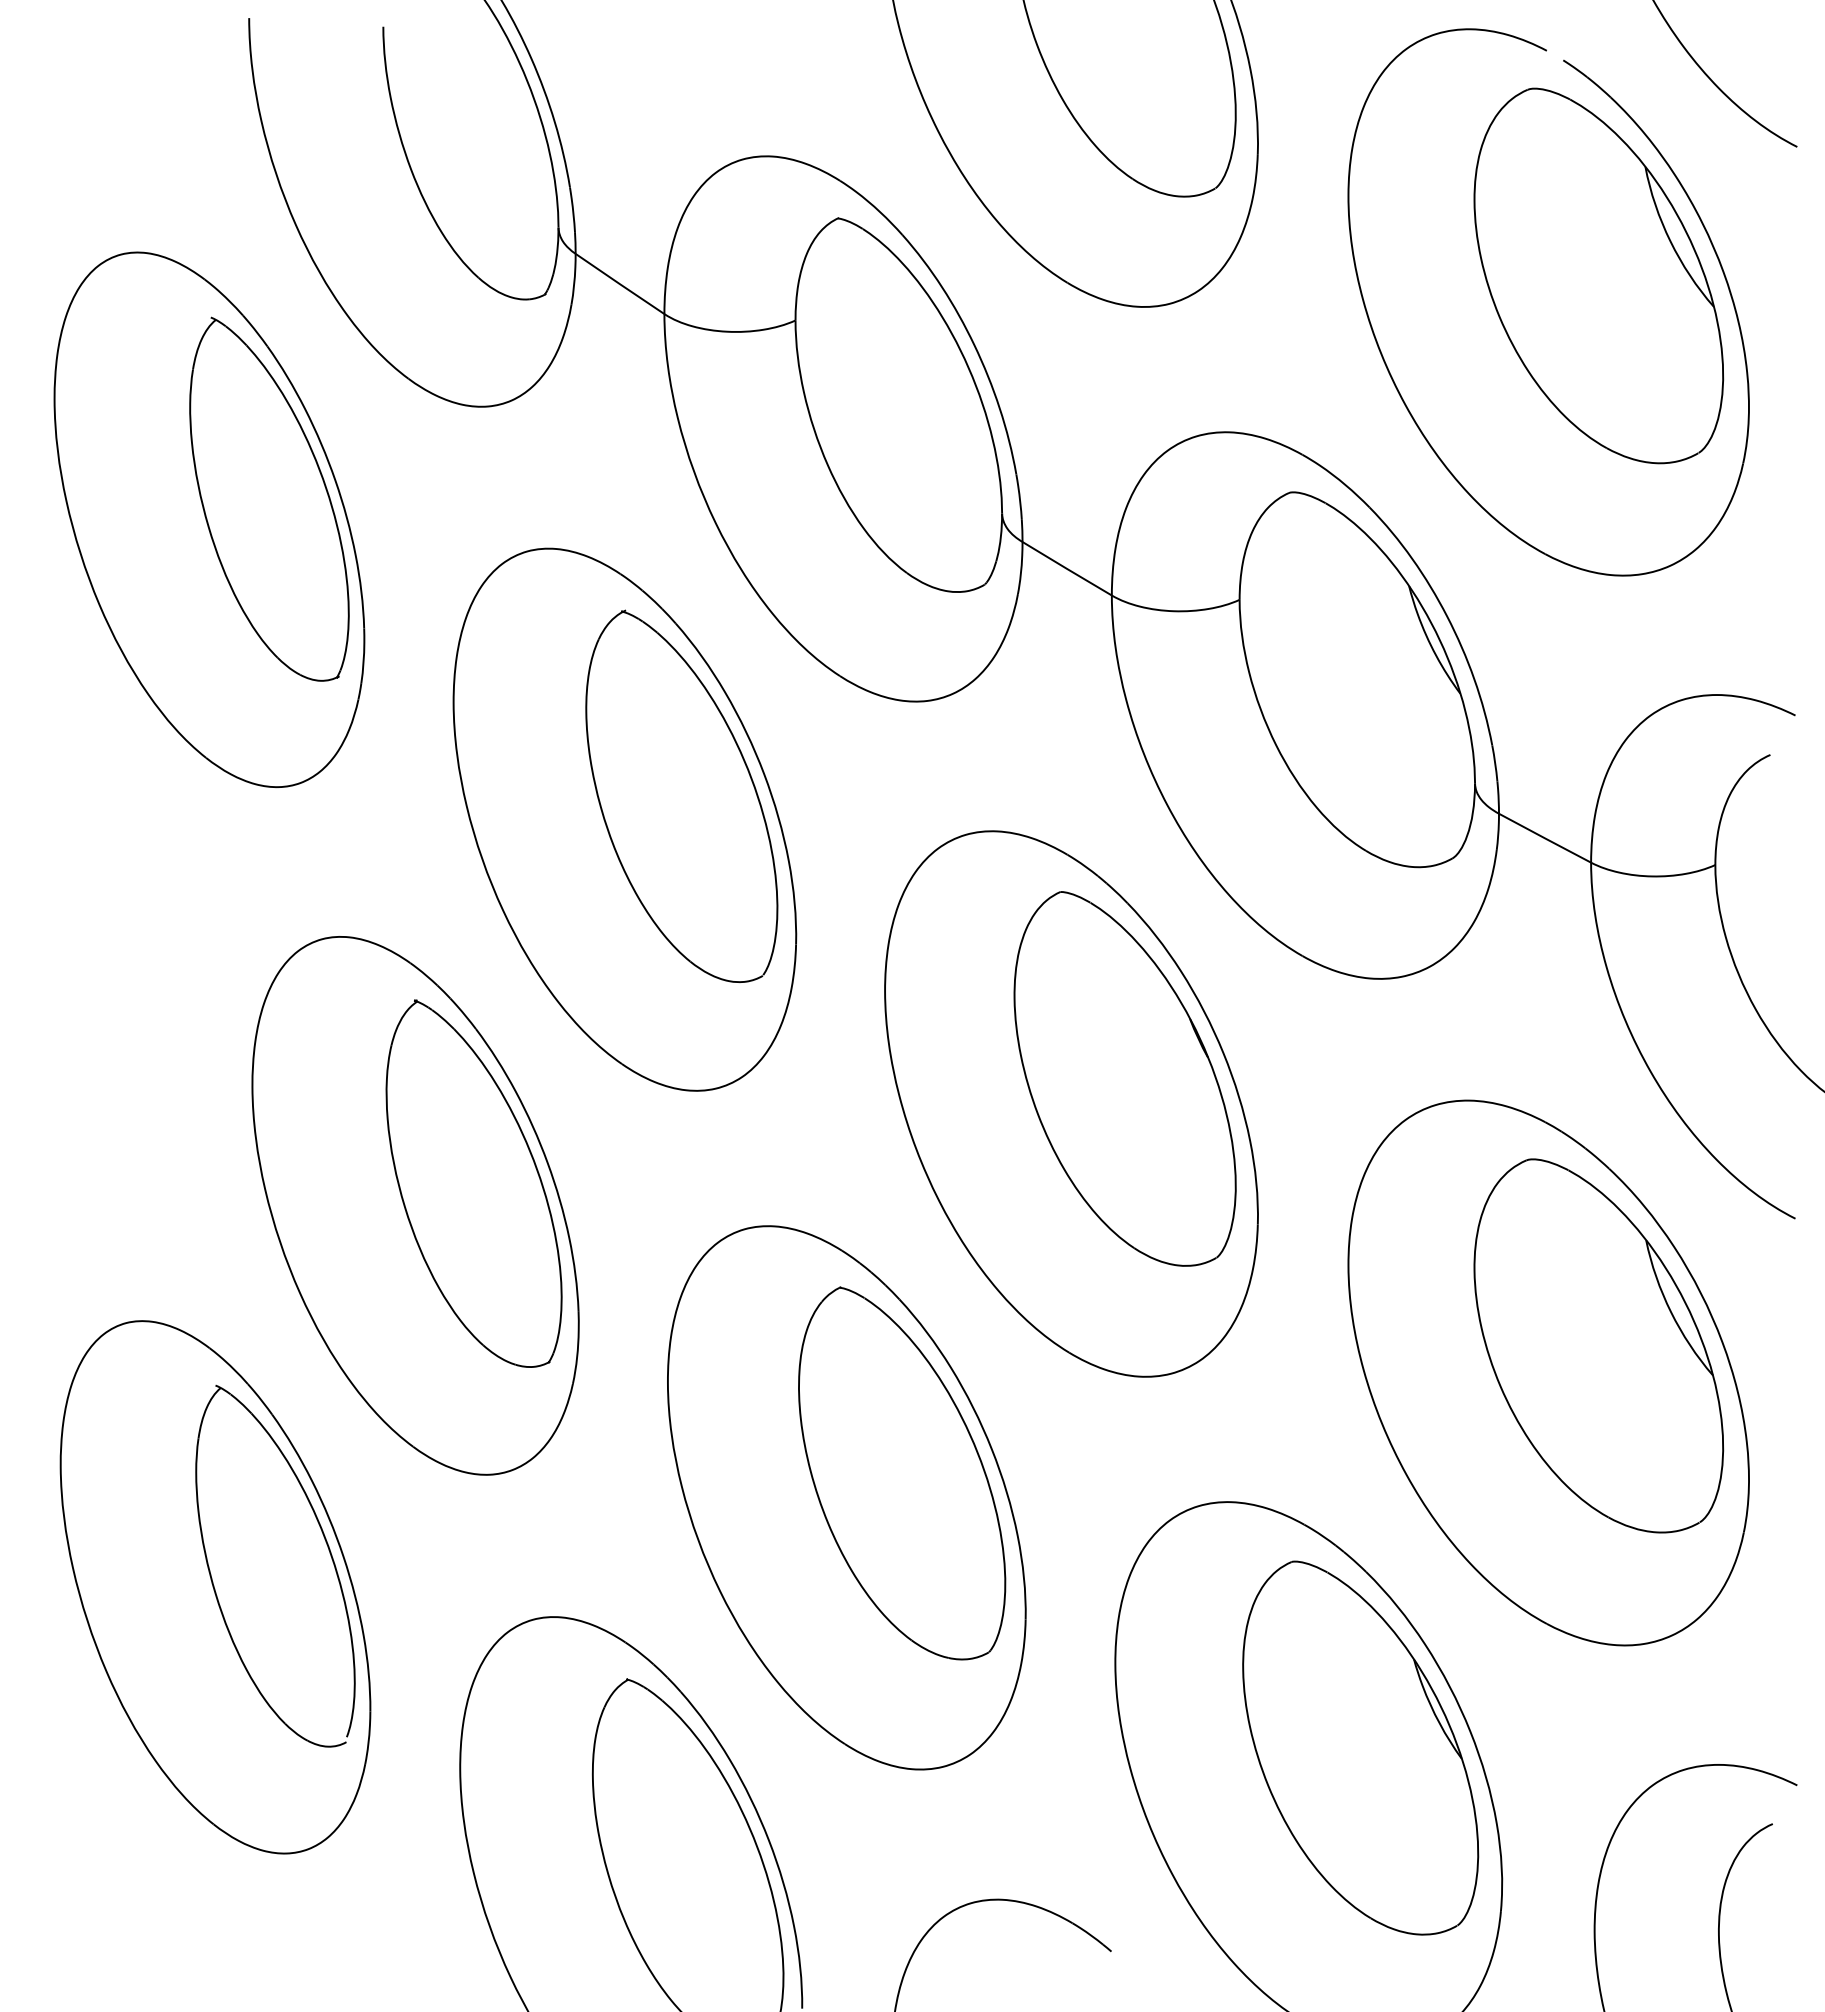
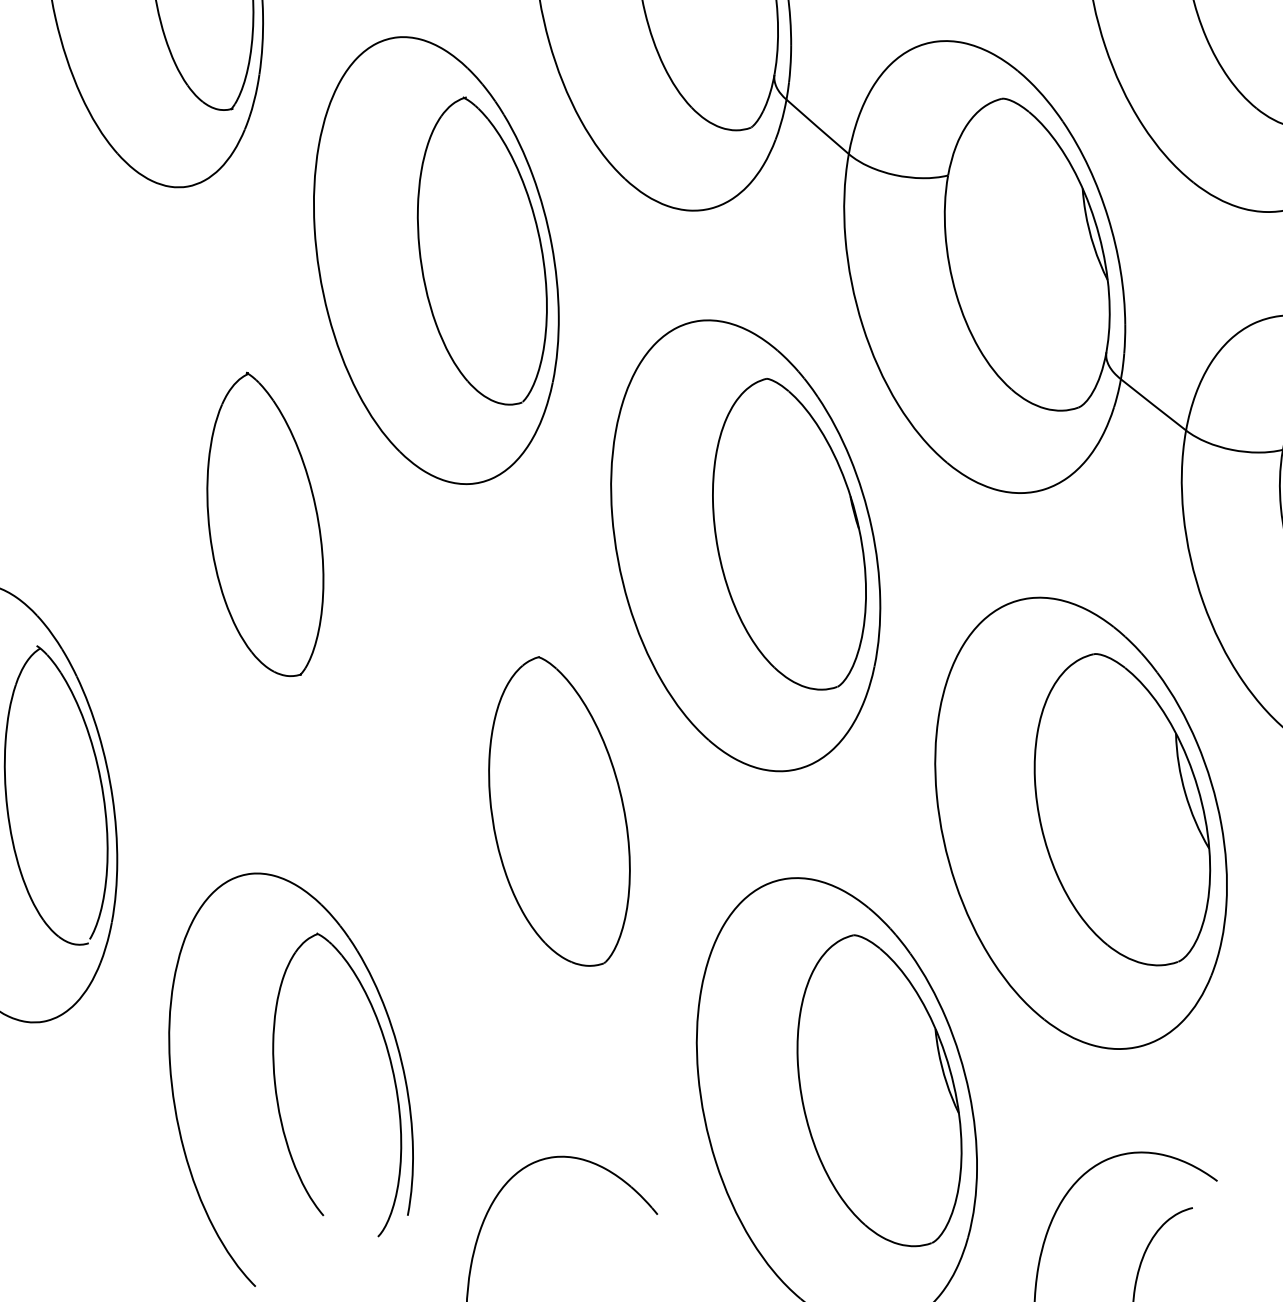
part: (415, 1205) -> (218, 533), removed
part: (846, 1497) -> (514, 822), removed

